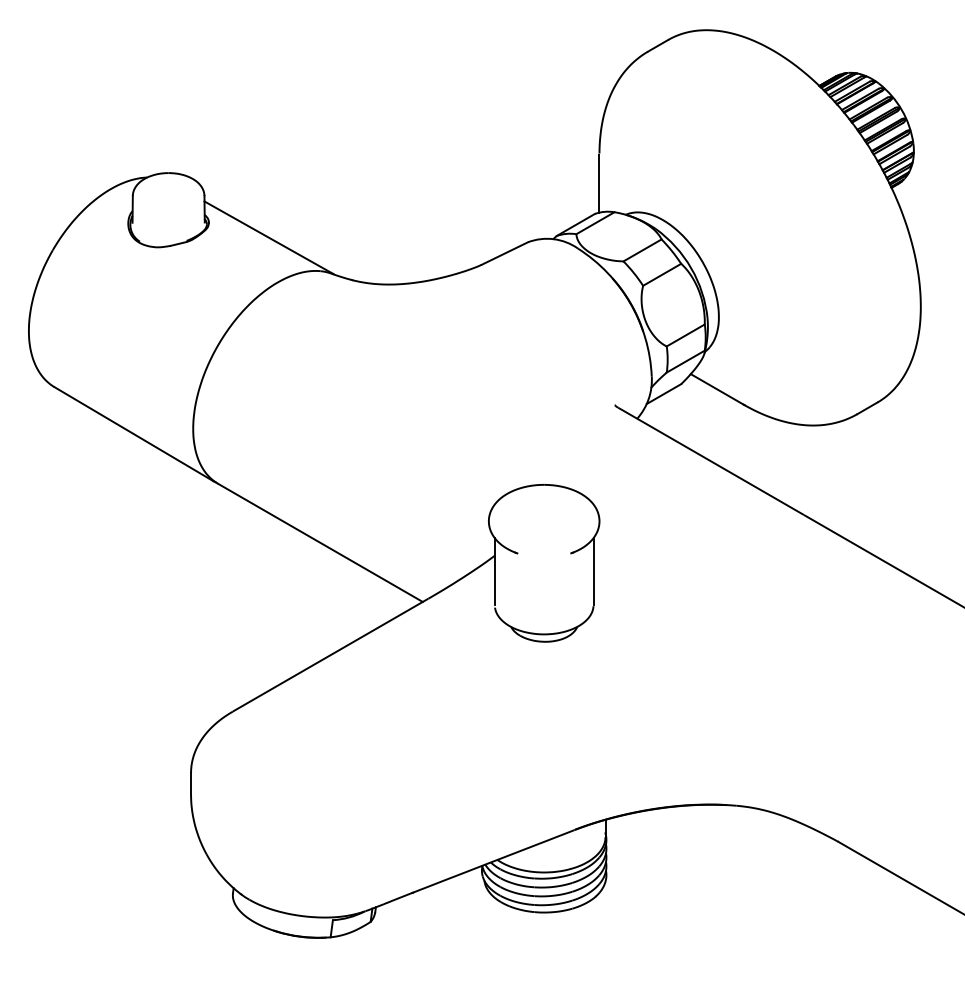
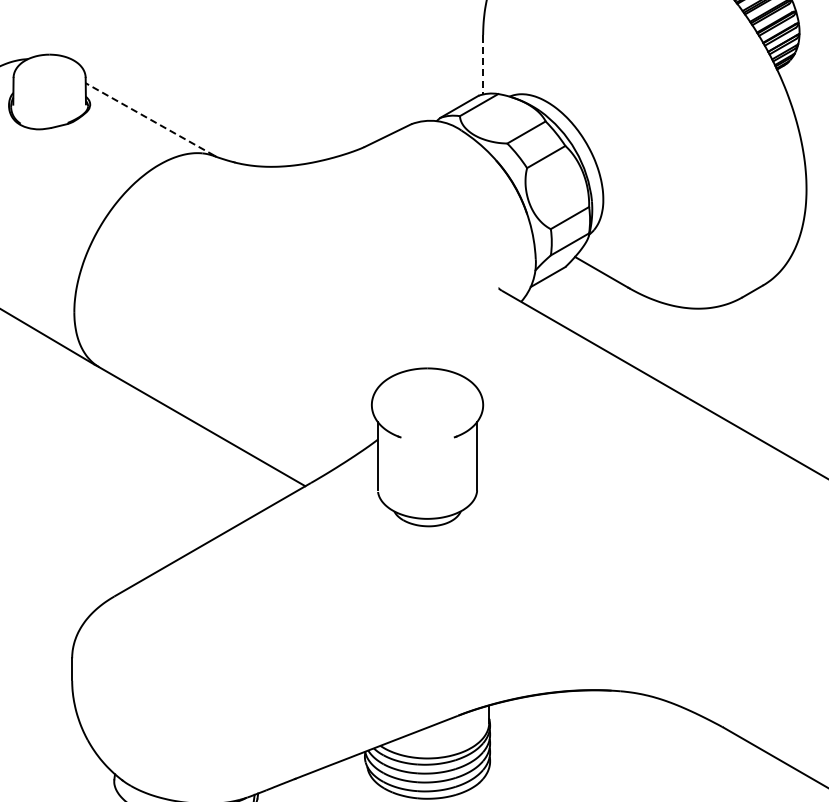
line: (599, 183) -> (483, 65), solid -> dashed
line: (268, 237) -> (150, 119), solid -> dashed

